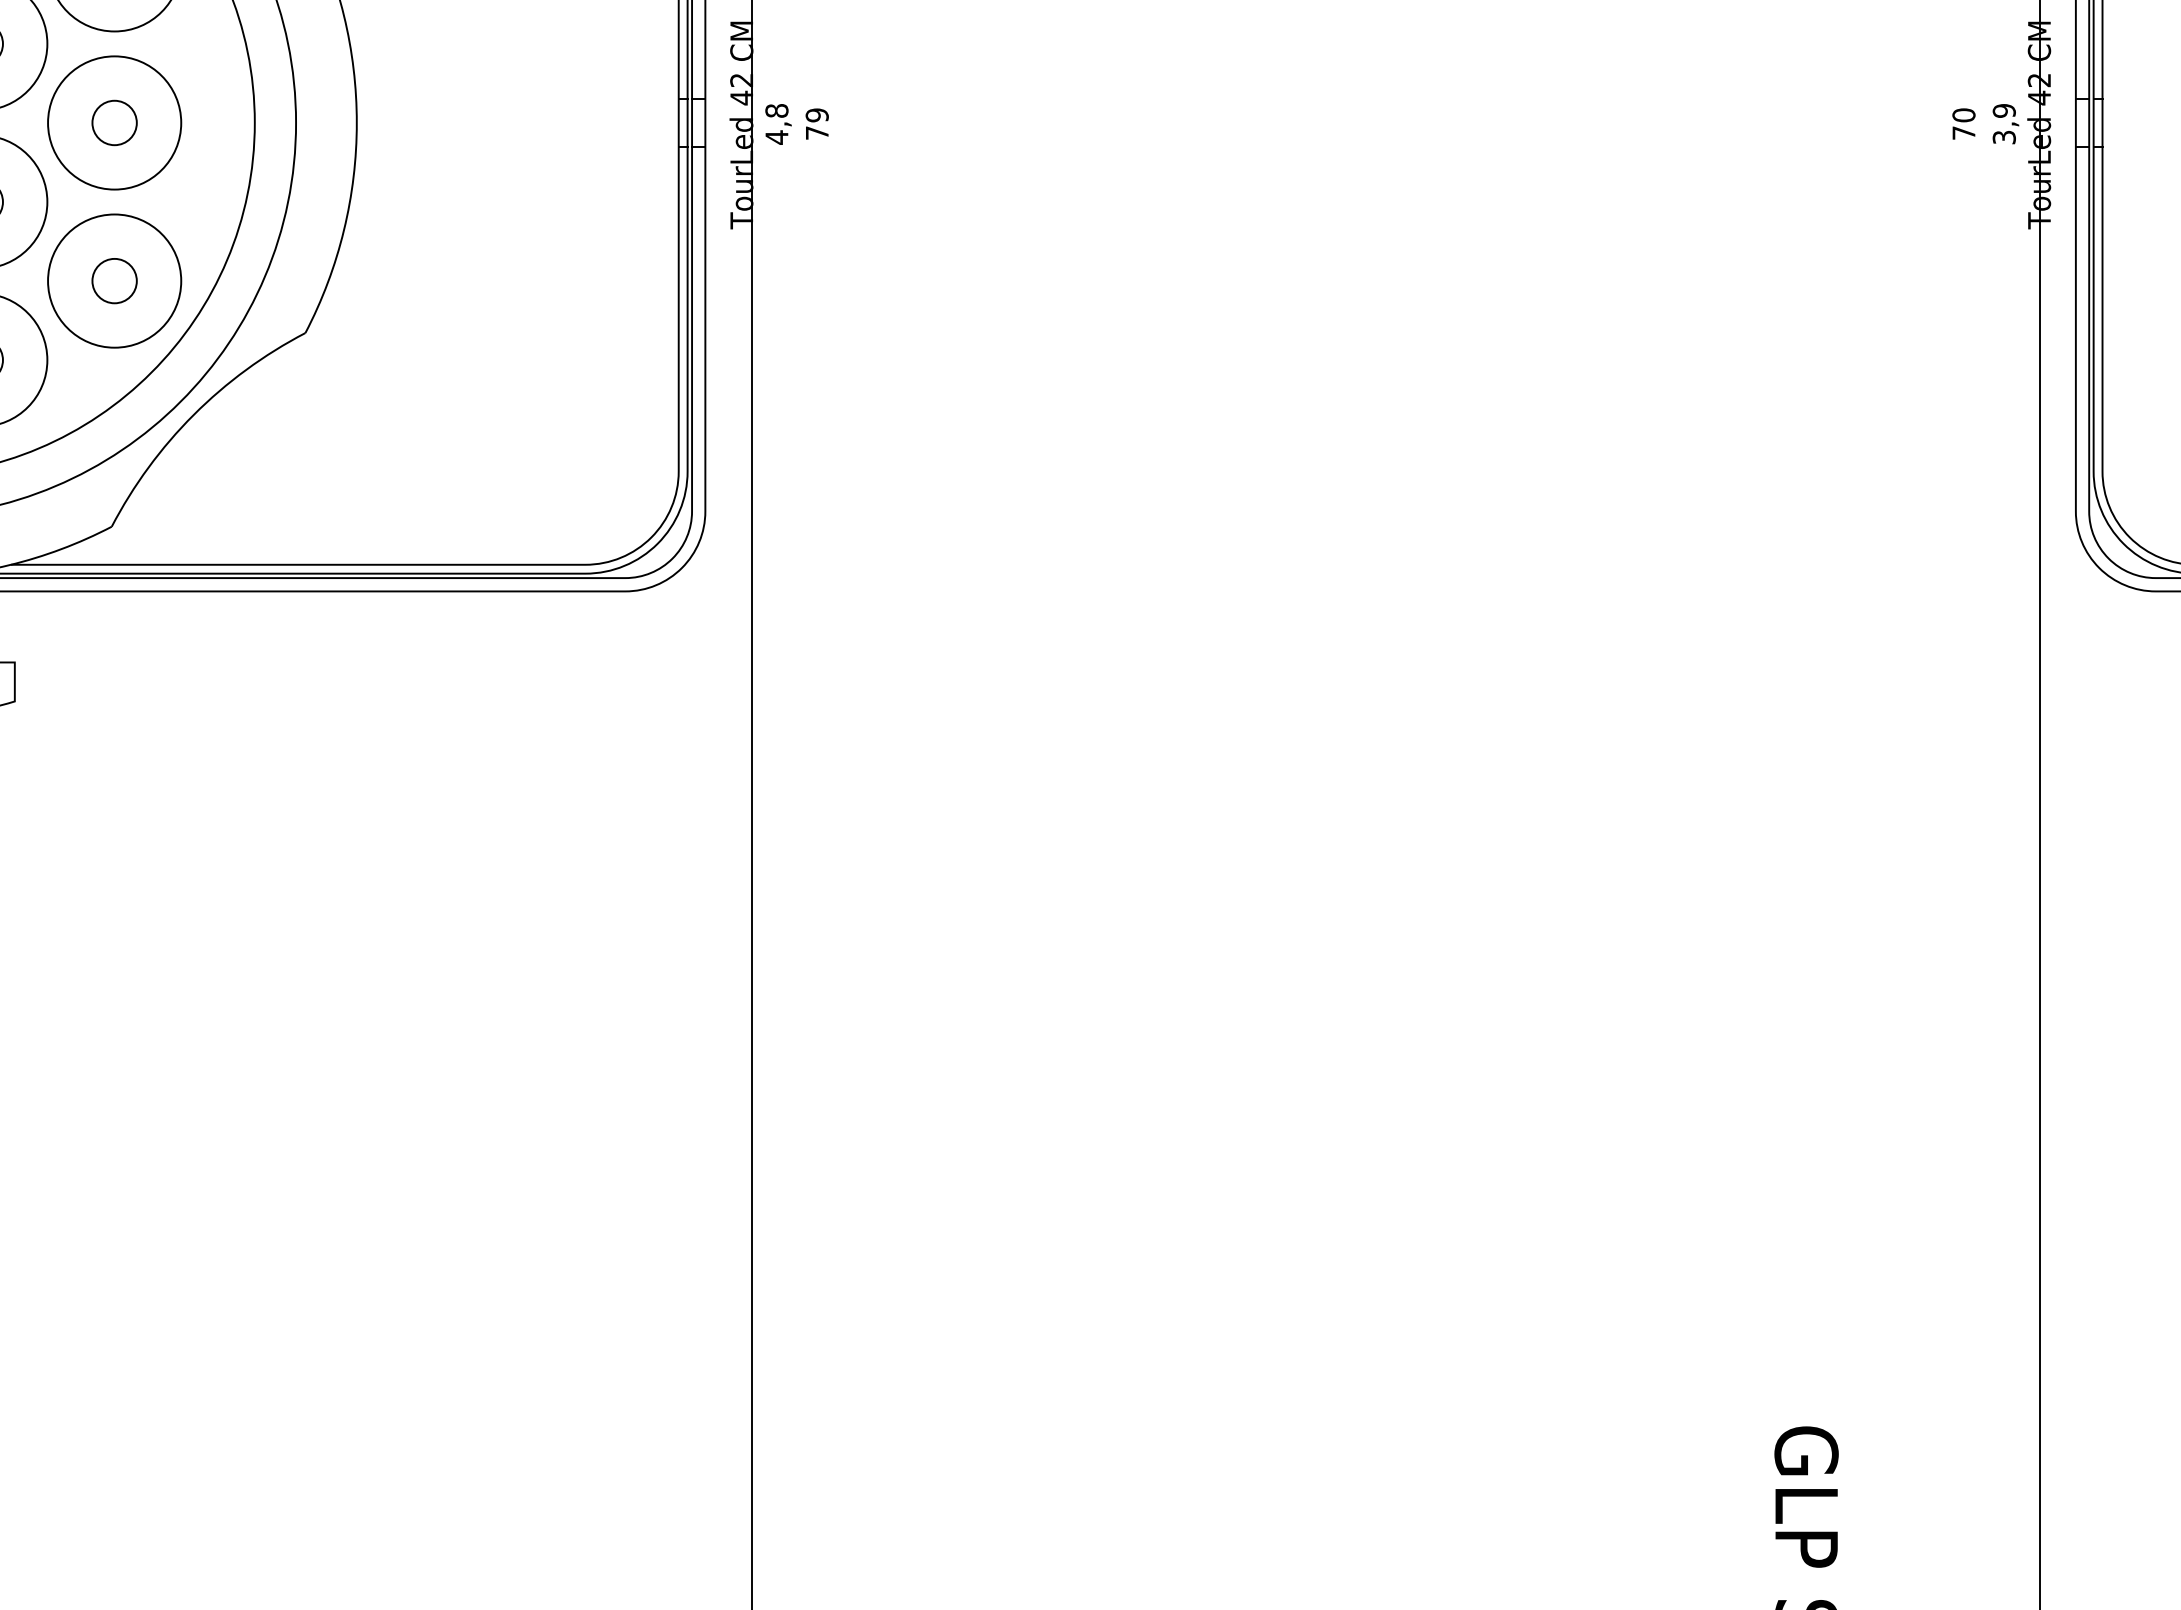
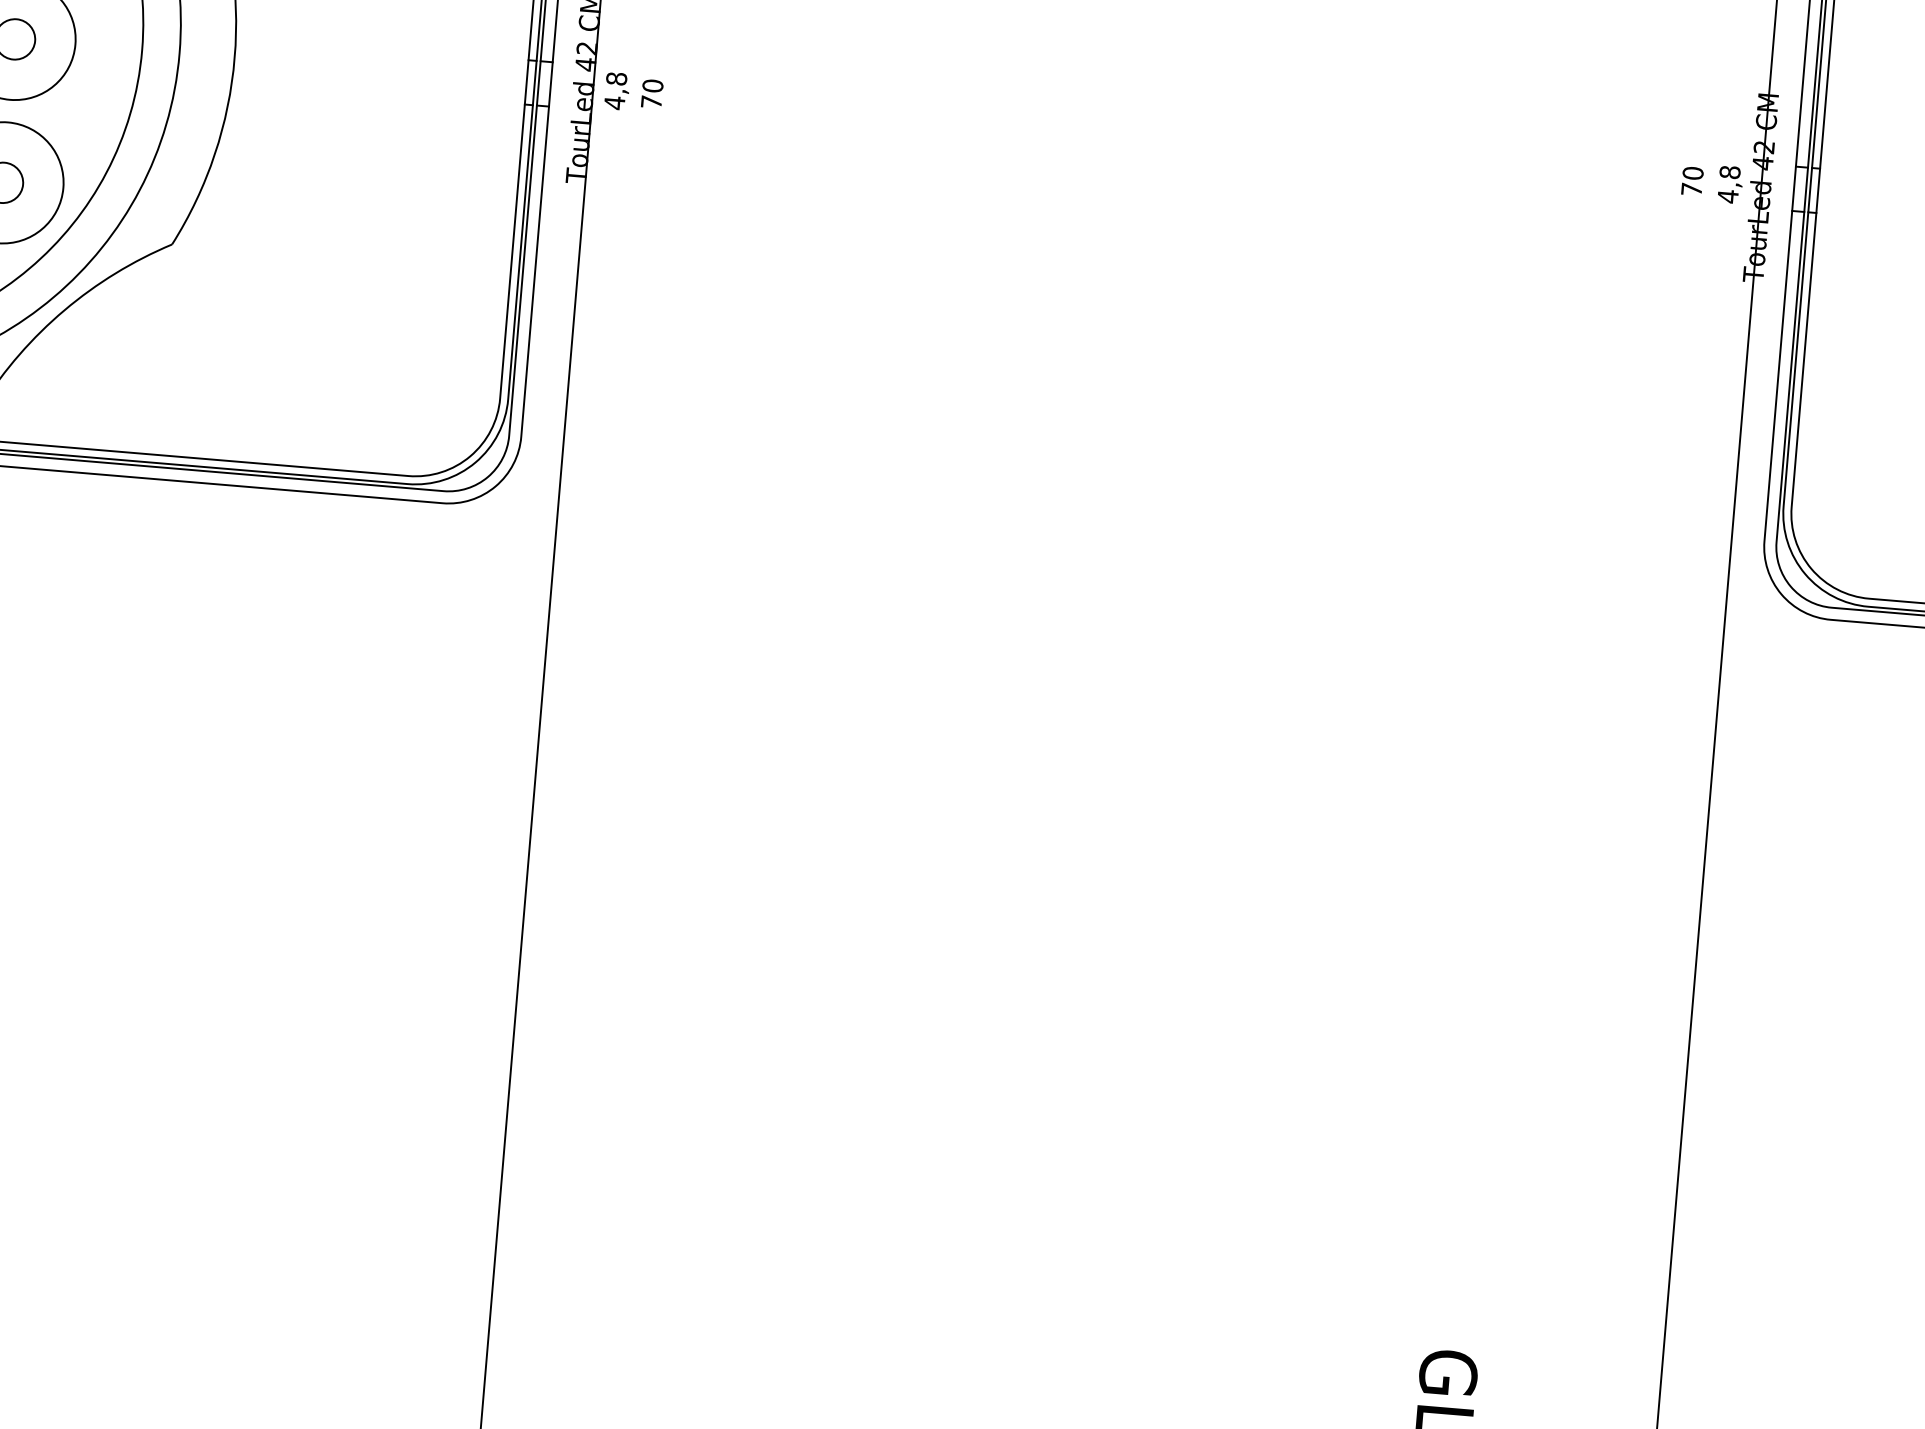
text: (816, 115) -> (652, 86), 79 -> 70
text: (2003, 124) -> (1728, 184), 3,9 -> 4,8

